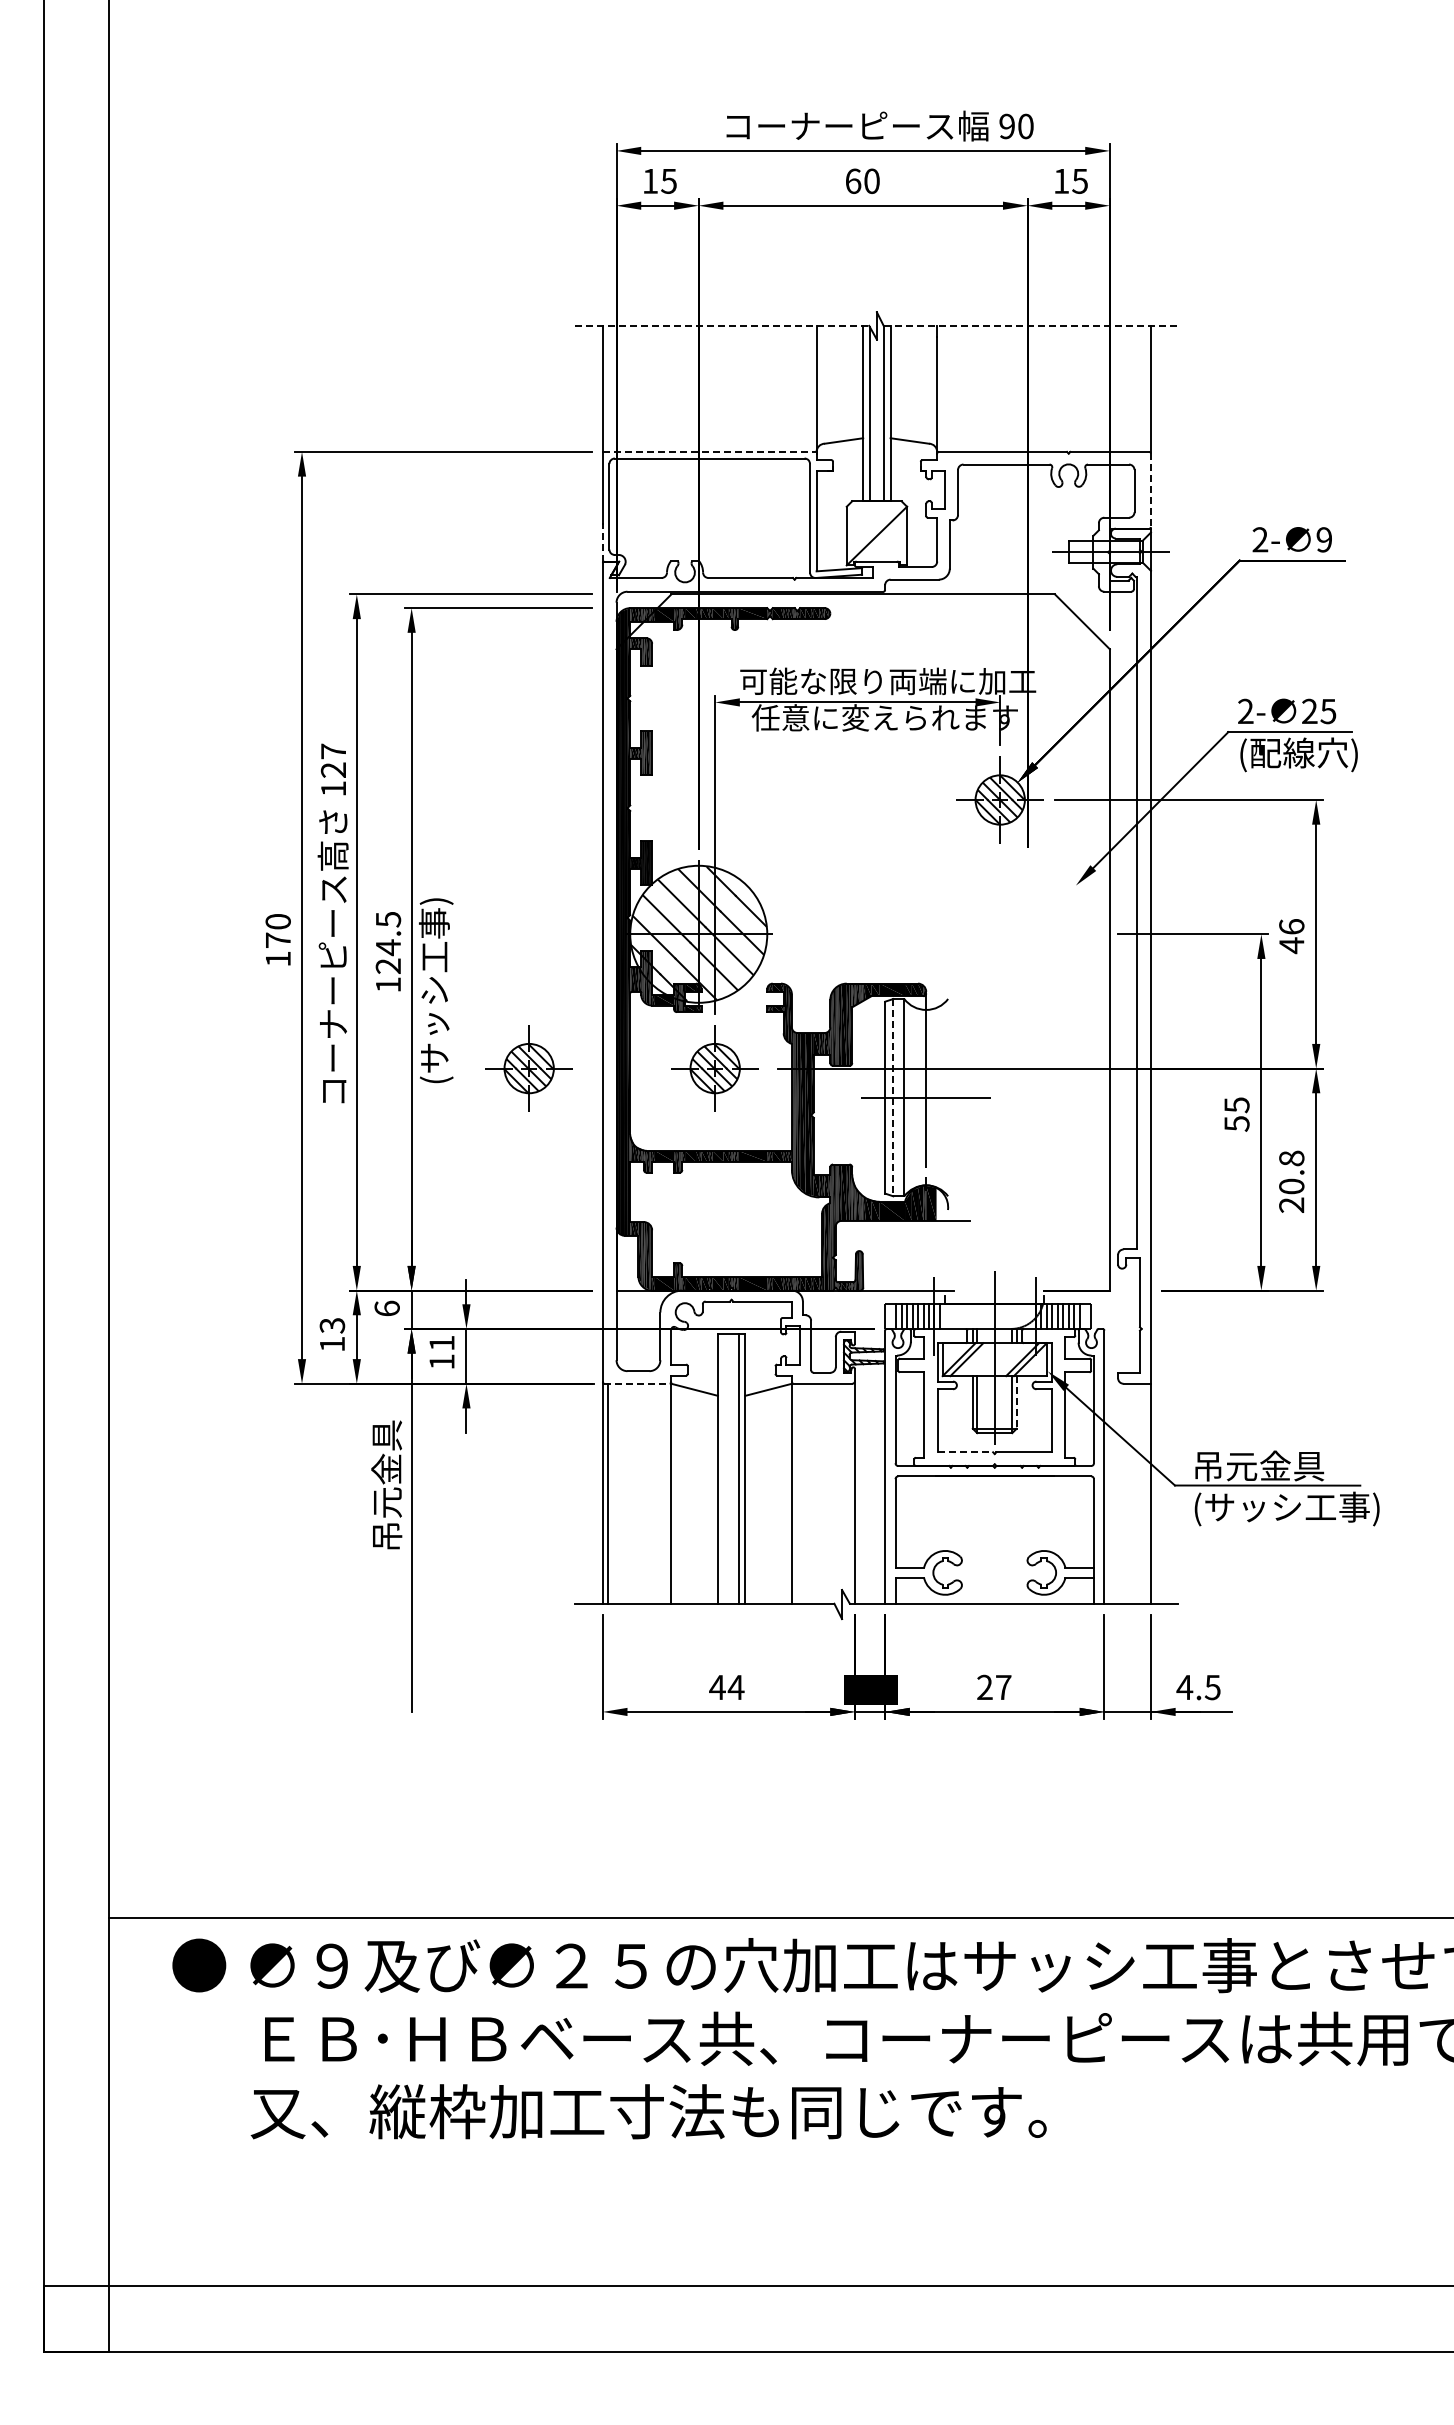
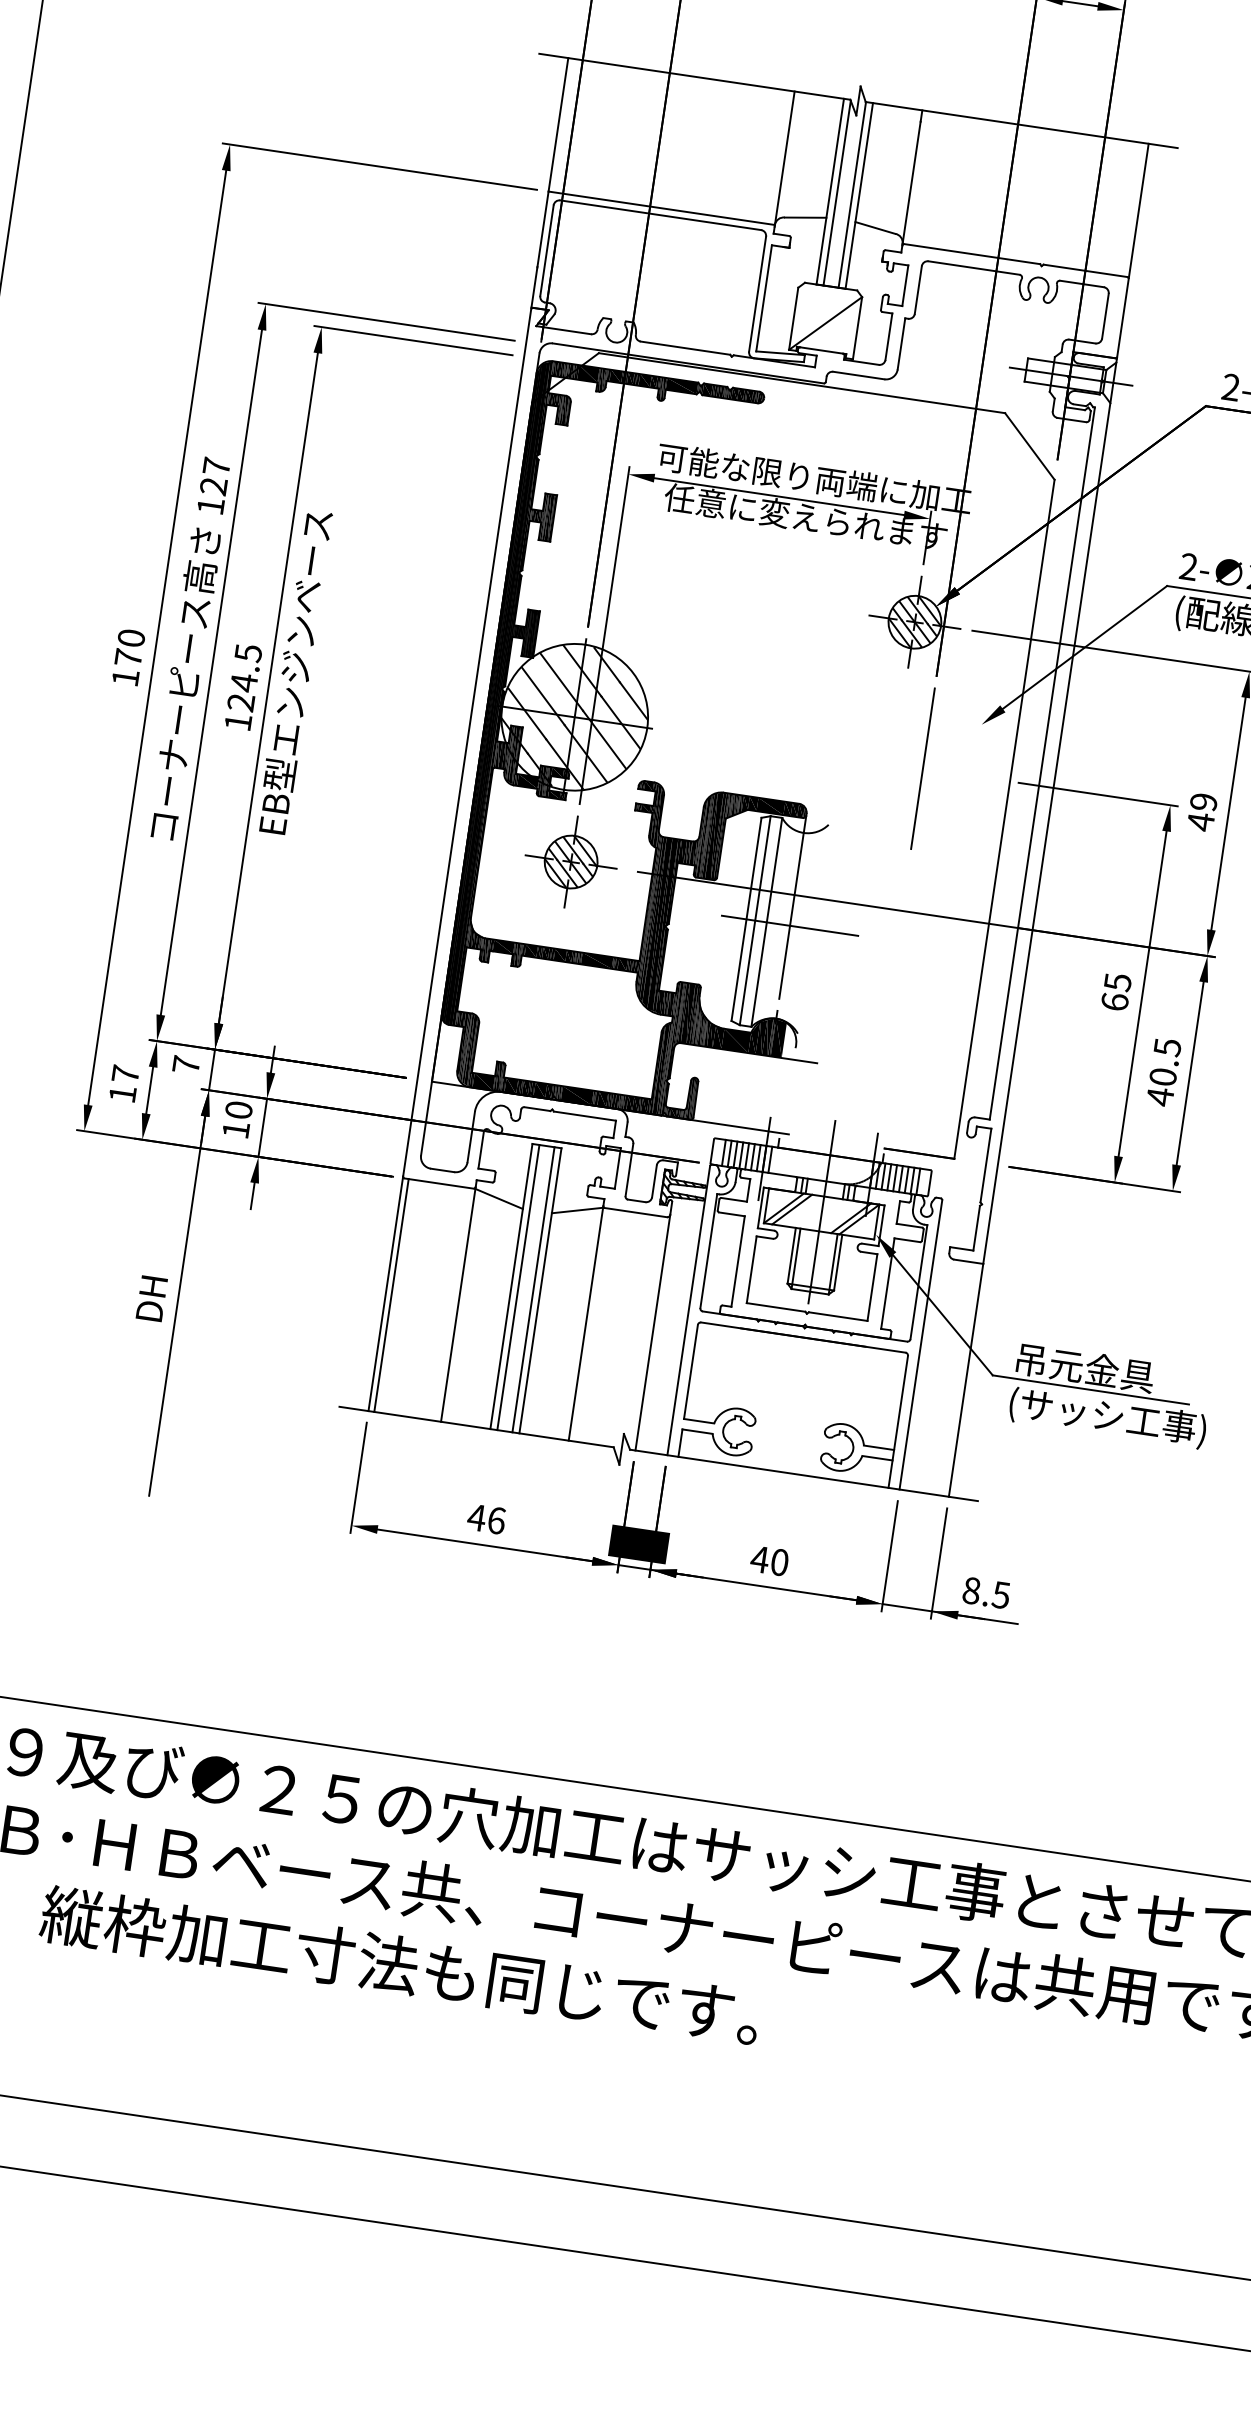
line: (722, 325) -> (695, 76), dashed -> solid
line: (1031, 325) -> (1022, 124), dashed -> solid
line: (709, 451) -> (661, 207), dashed -> solid
line: (1150, 490) -> (1122, 318), dashed -> solid
line: (602, 541) -> (534, 286), dashed -> solid
text: (1291, 926) -> (1203, 801), 46 -> 49
text: (435, 930) -> (296, 672), (サッシ工事) -> EB型エンジンベース
line: (1027, 934) -> (922, 768), added
part: (528, 1068) -> (373, 832), removed
line: (893, 1097) -> (755, 920), dashed -> solid
text: (1236, 1123) -> (1114, 1001), 55 -> 65
text: (1291, 1181) -> (1163, 1071), 20.8 -> 40.5
text: (386, 1308) -> (185, 1064), 6 -> 7
text: (332, 1325) -> (125, 1074), 13 -> 17
text: (441, 1342) -> (238, 1109), 11 -> 10
line: (637, 1383) -> (439, 1183), dashed -> solid
line: (1016, 1402) -> (837, 1262), dashed -> solid
line: (965, 1452) -> (776, 1307), dashed -> solid
line: (724, 1468) -> (518, 1286), added
text: (386, 1484) -> (158, 1251), 吊元金具 -> DH
text: (735, 1687) -> (495, 1520), 44 -> 46
text: (993, 1687) -> (769, 1560), 27 -> 40
text: (1184, 1687) -> (971, 1590), 4.5 -> 8.5

